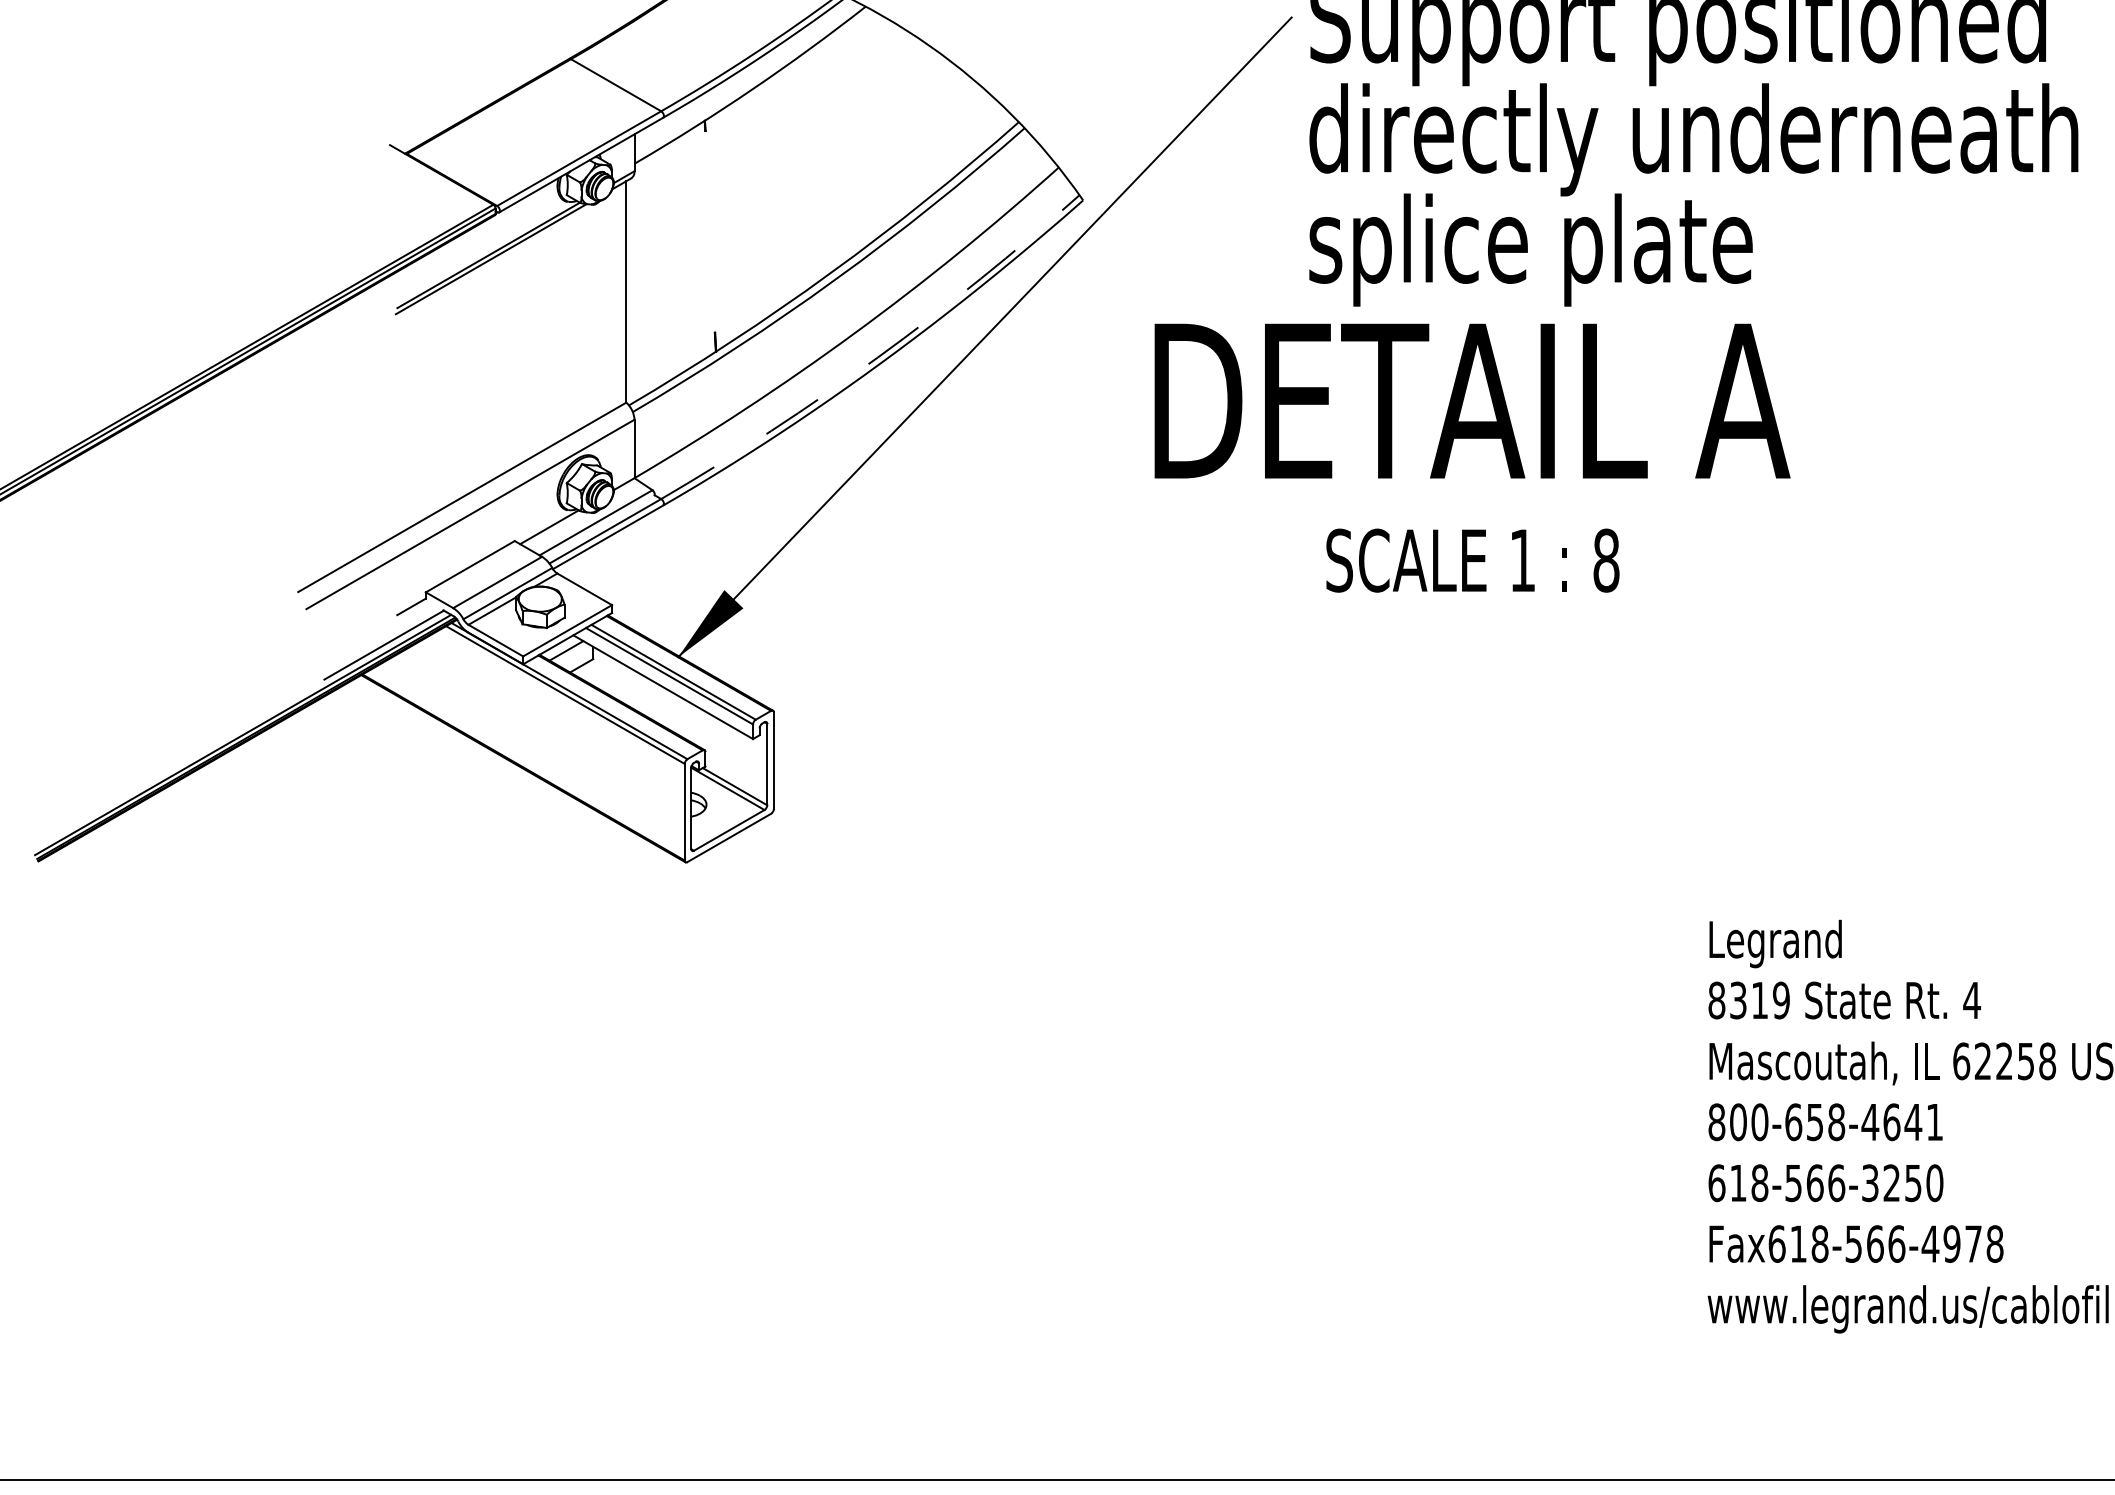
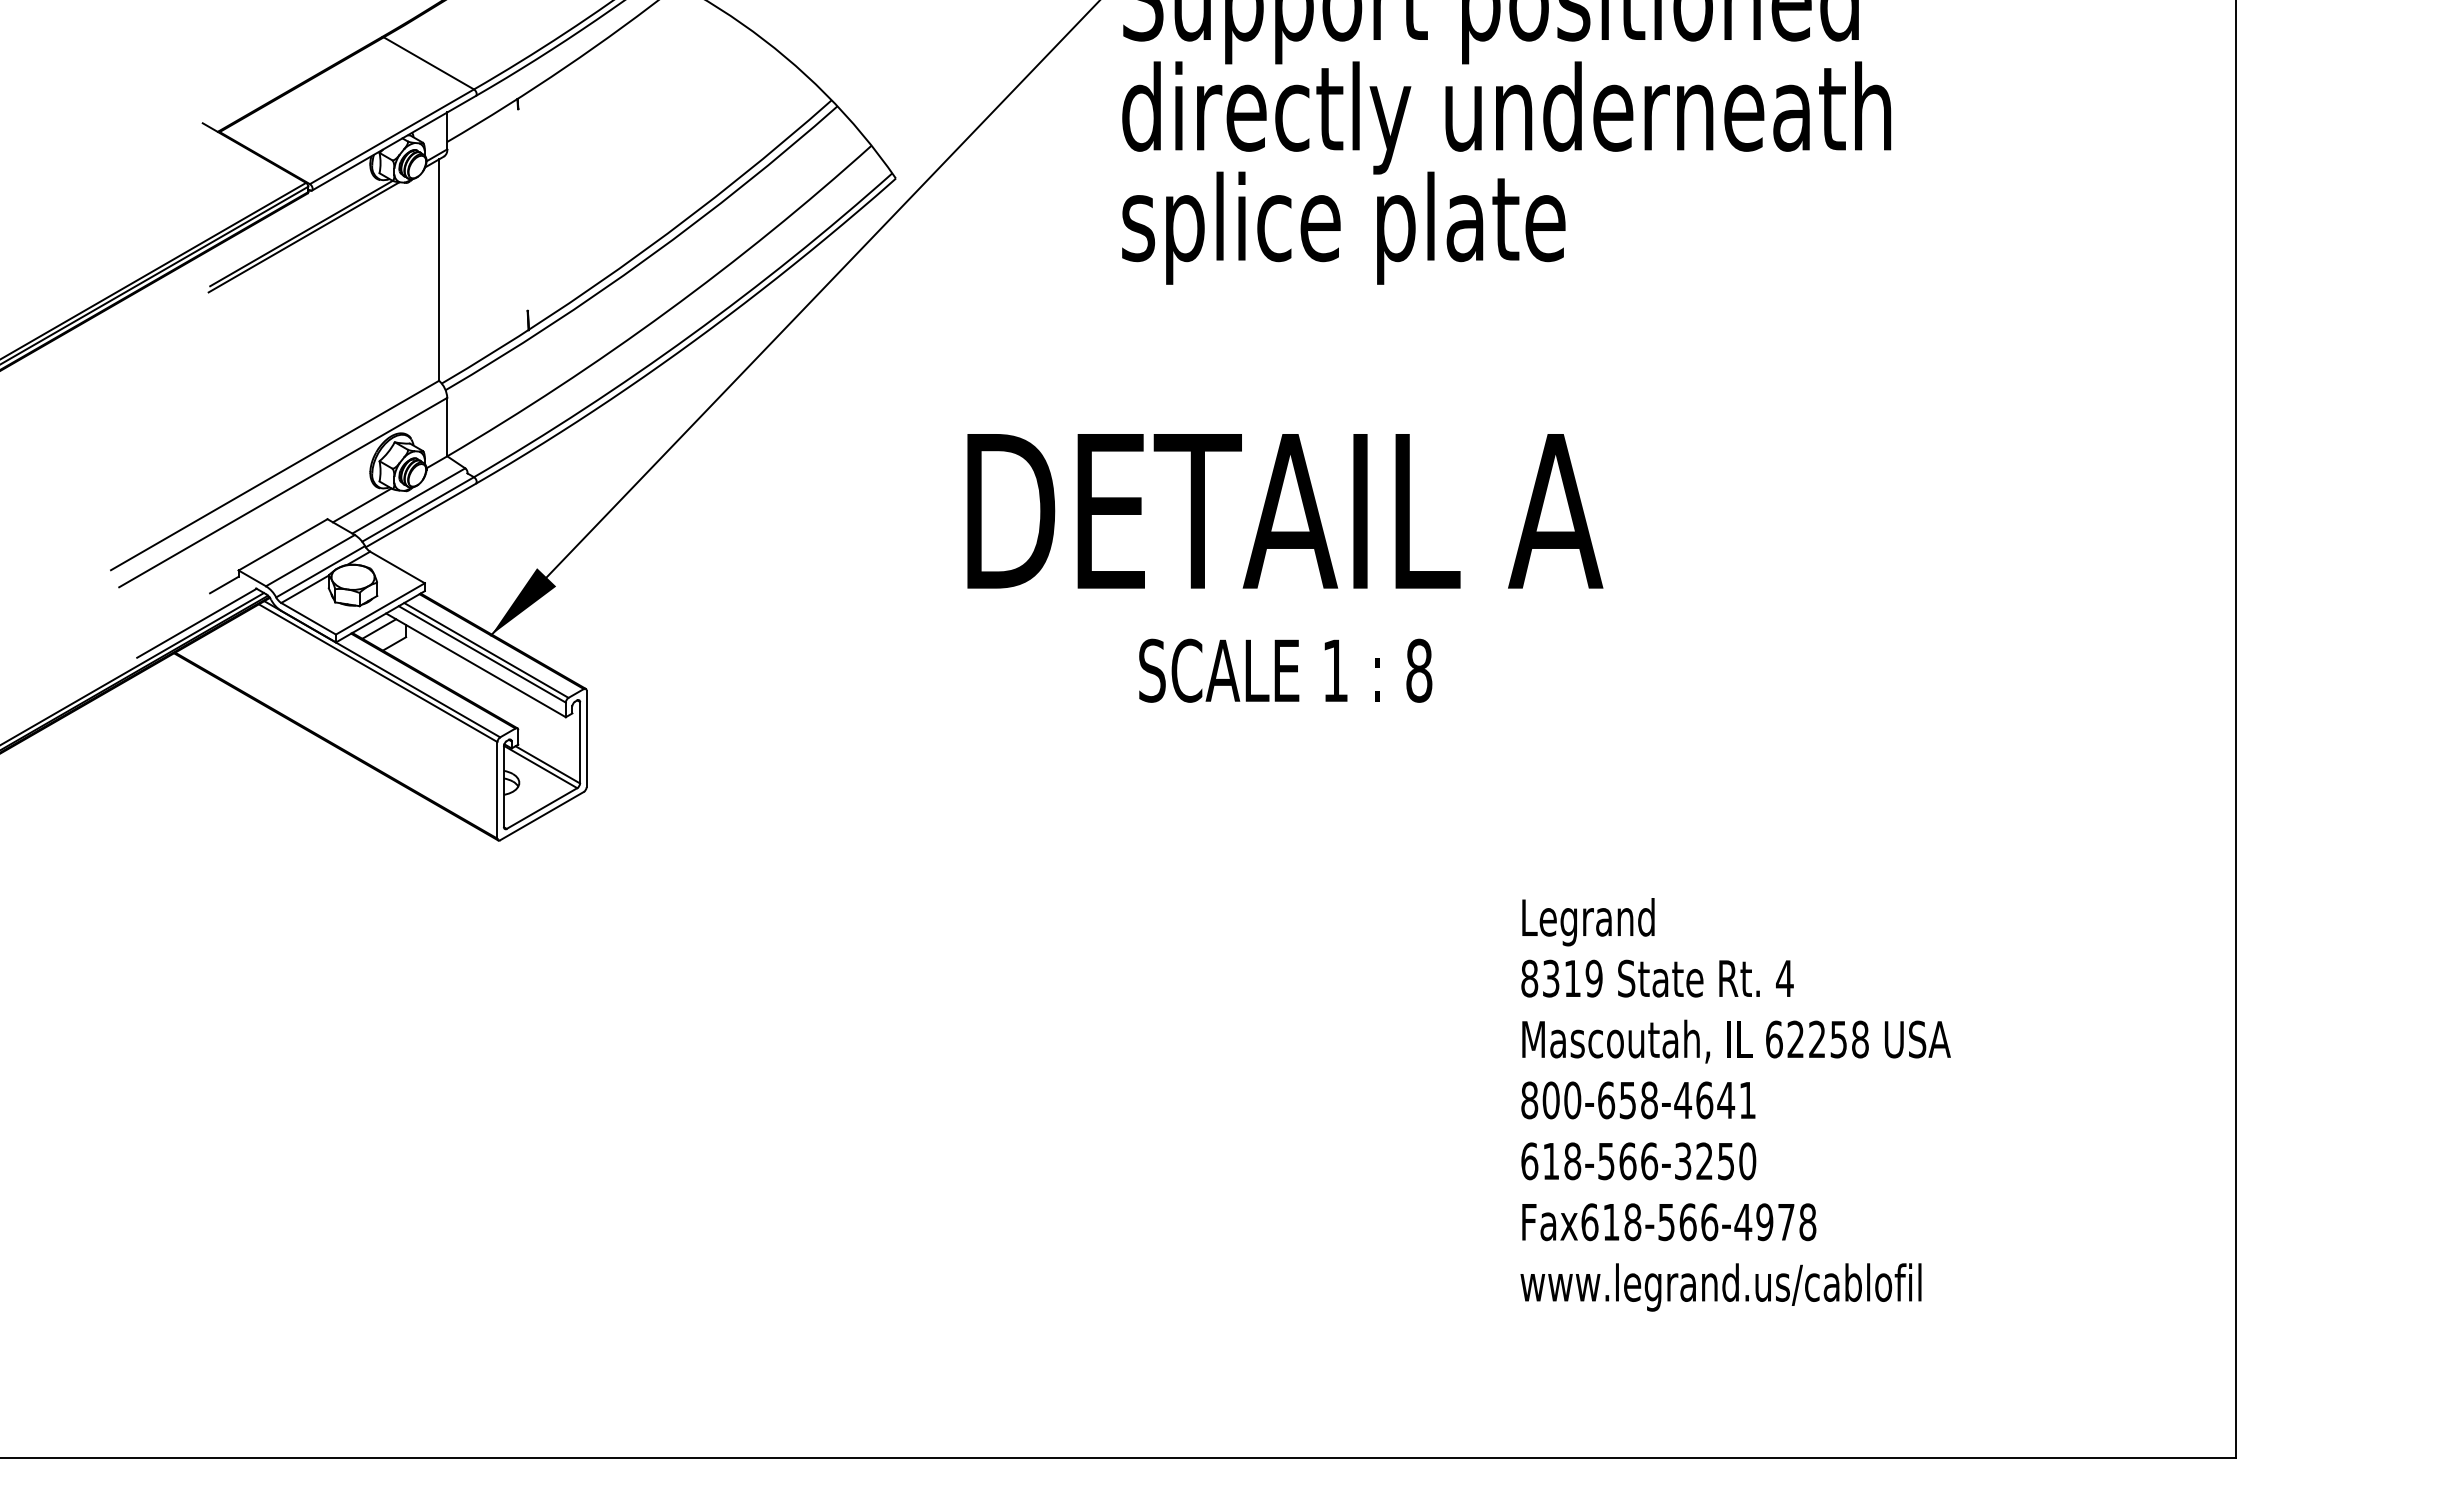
arc: (877, 357) -> (690, 335), dashed -> solid
text: (1472, 458) -> (1285, 568), moved

